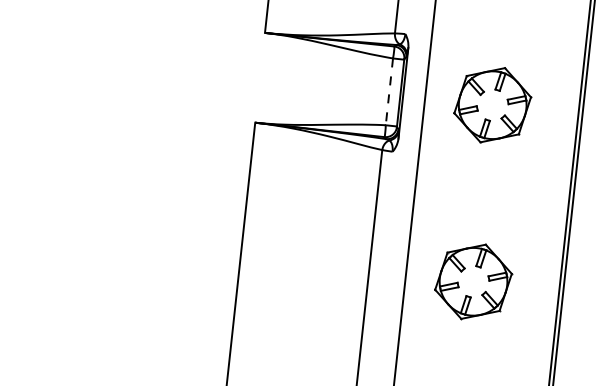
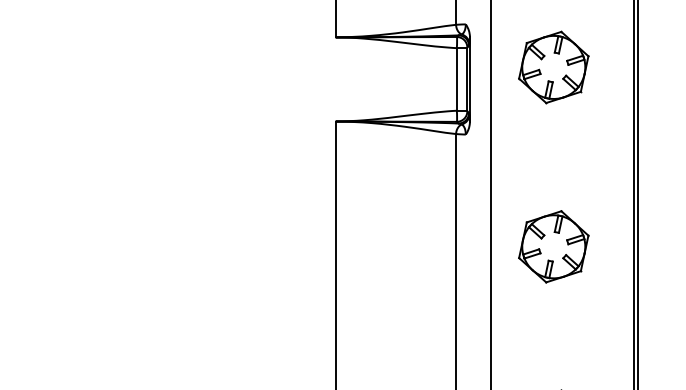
line: (389, 91) -> (456, 79), dashed -> solid
part: (492, 105) -> (553, 67), moved

